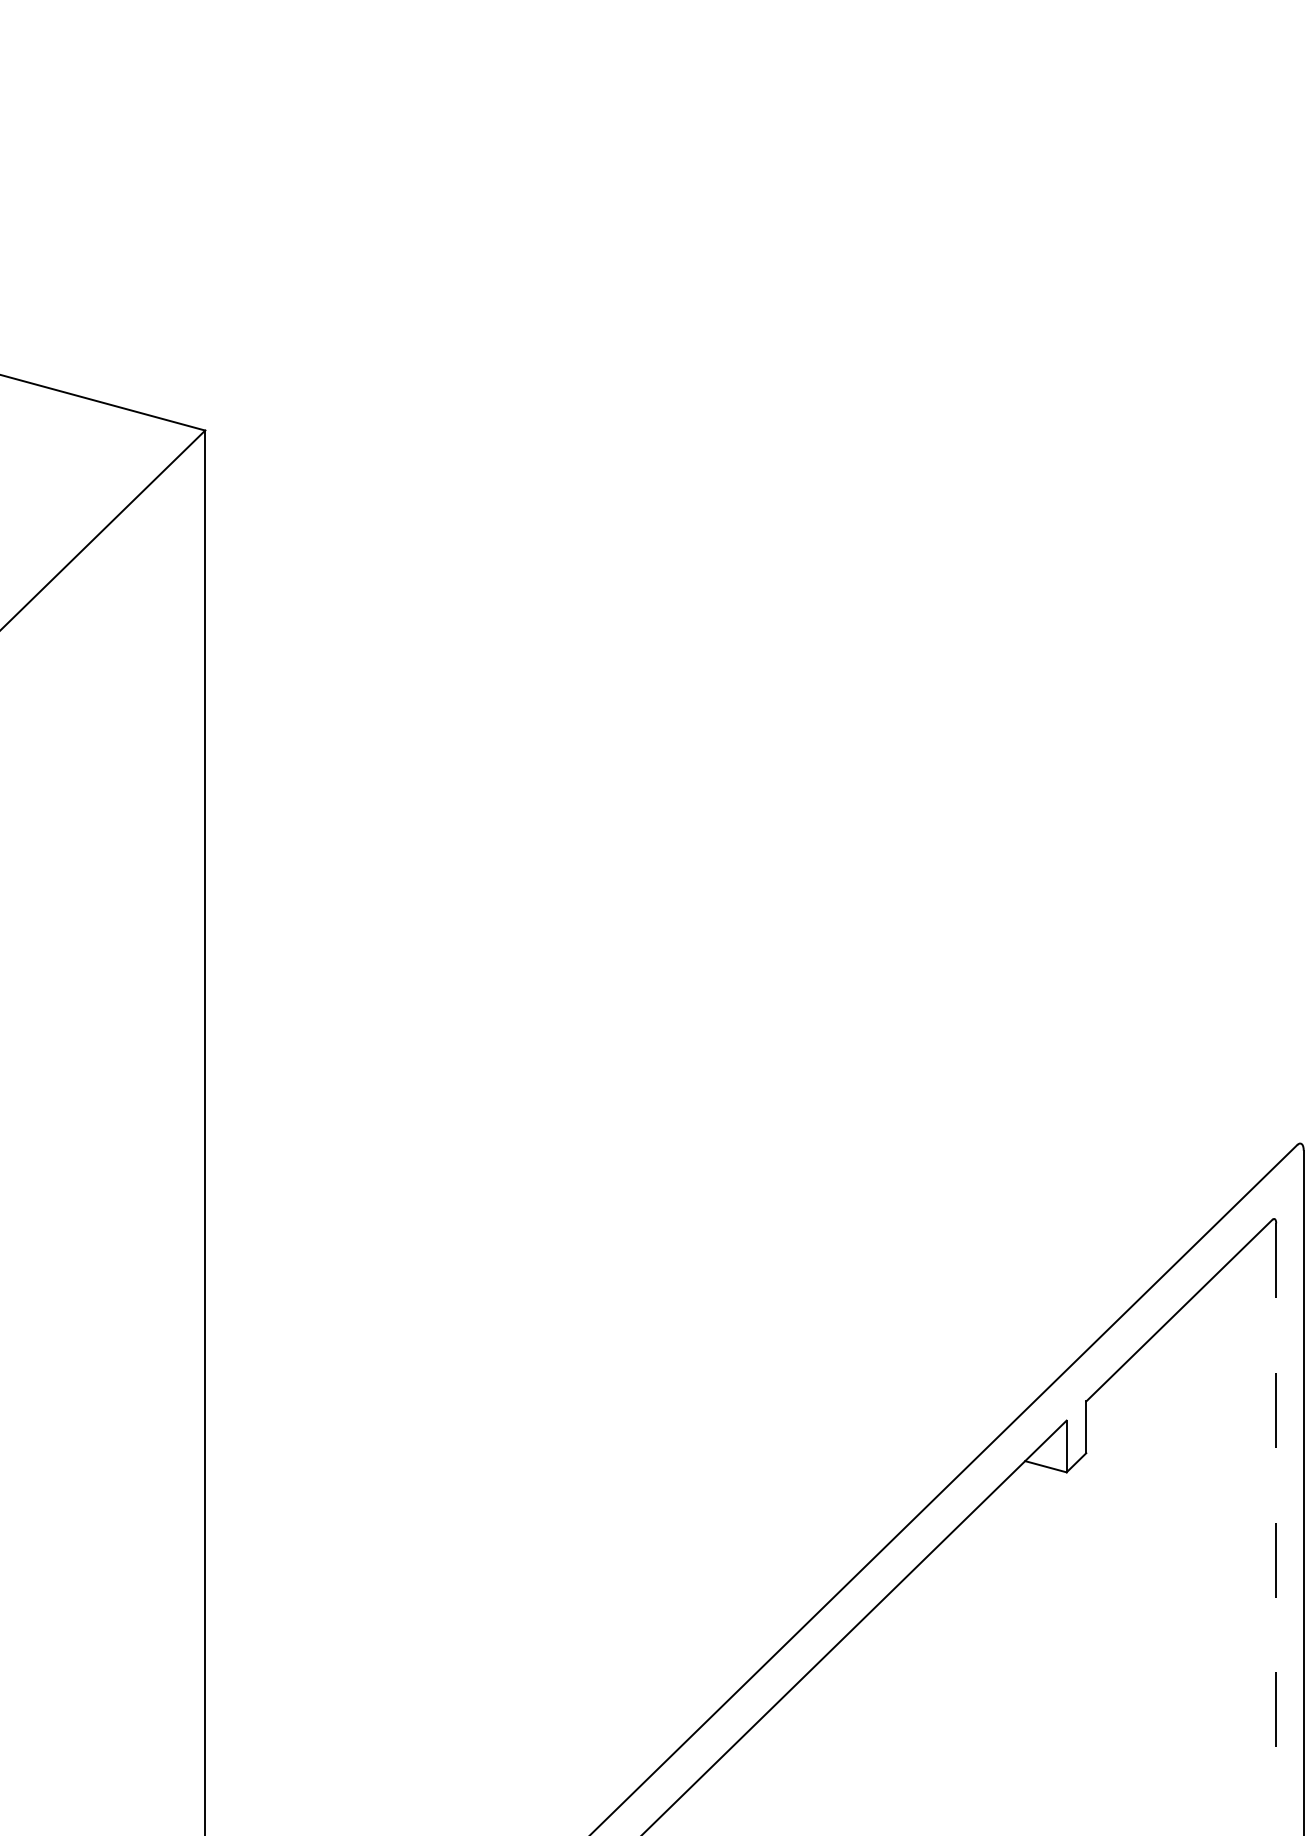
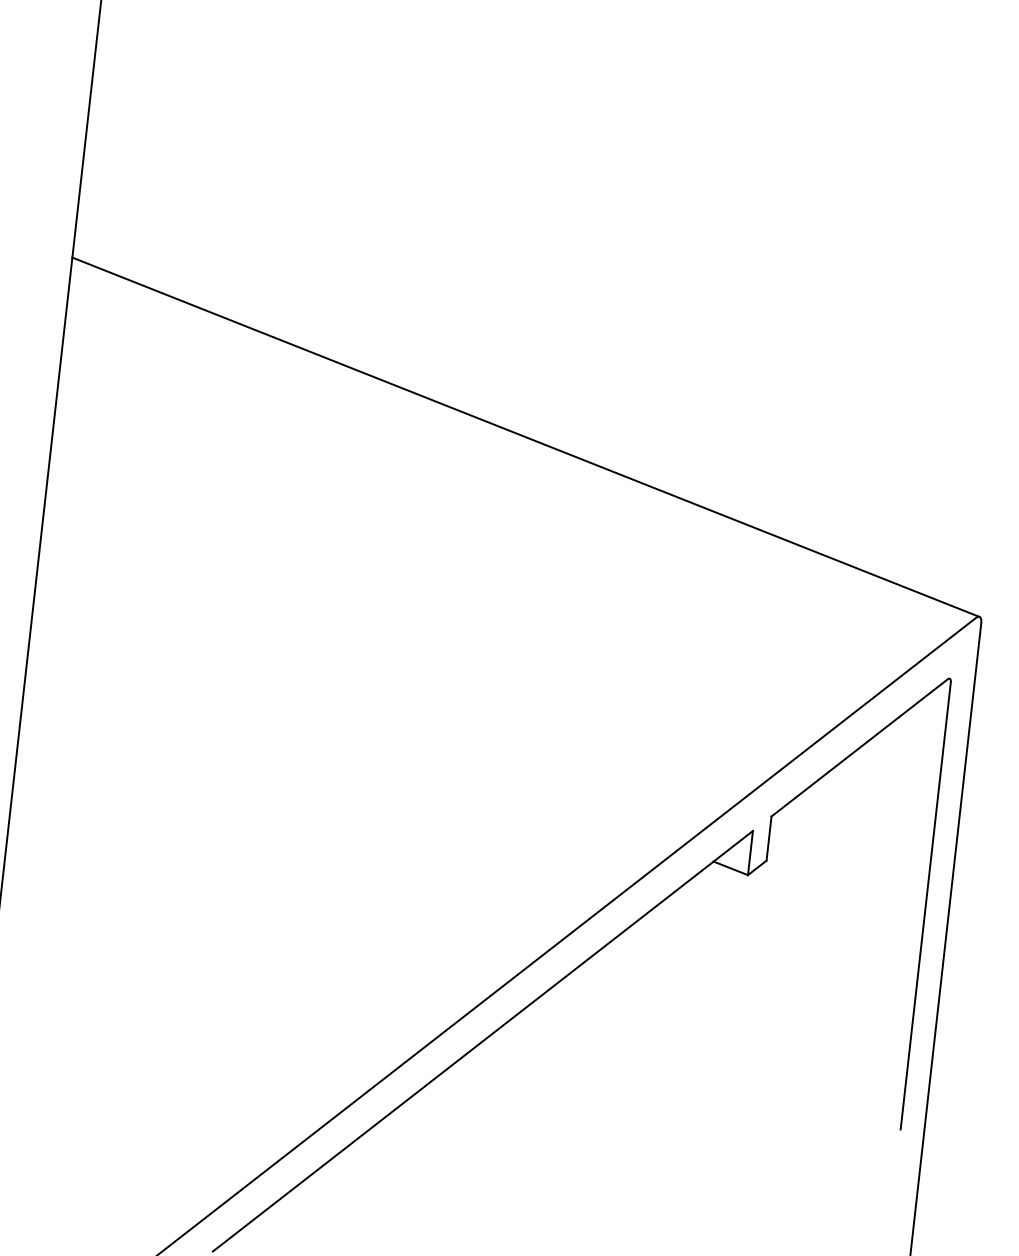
line: (752, 994) -> (525, 436), added
line: (1276, 1485) -> (925, 906), dashed -> solid

